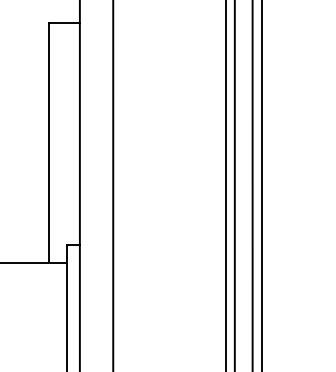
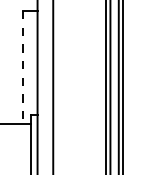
line: (47, 143) -> (22, 67), solid -> dashed

